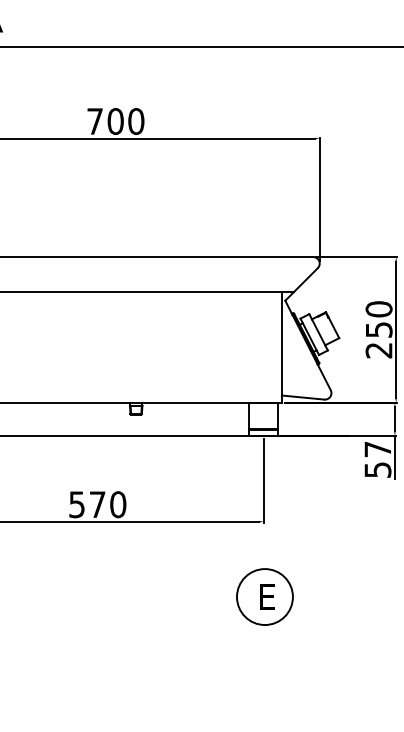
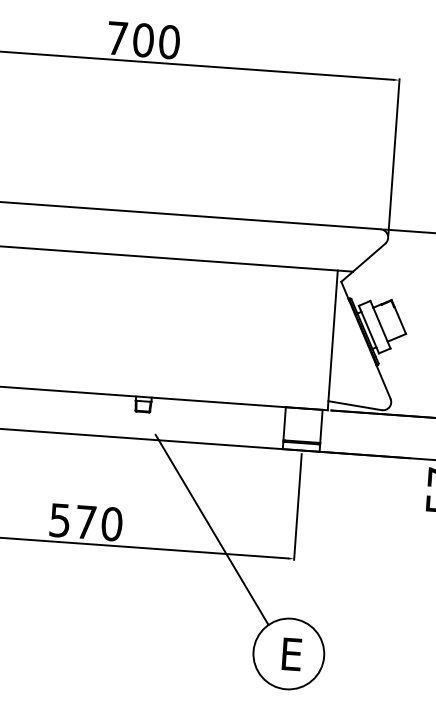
line: (197, 503) -> (212, 529), added

